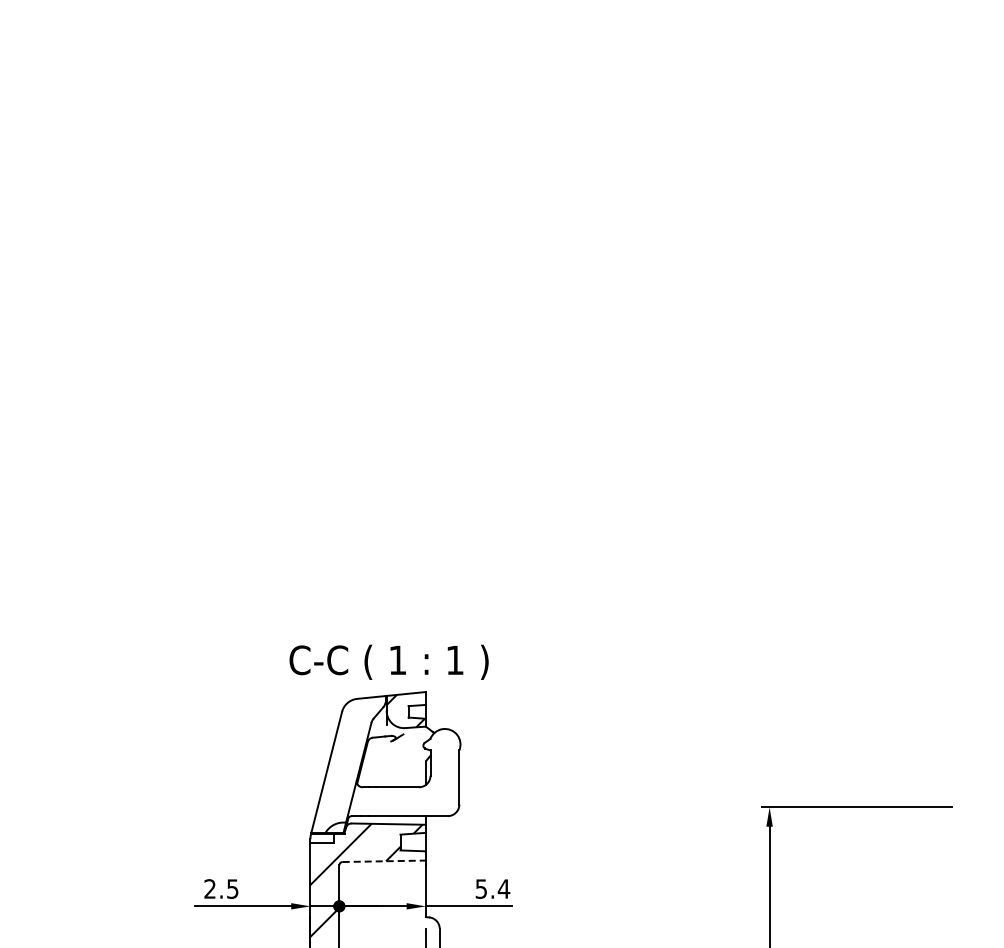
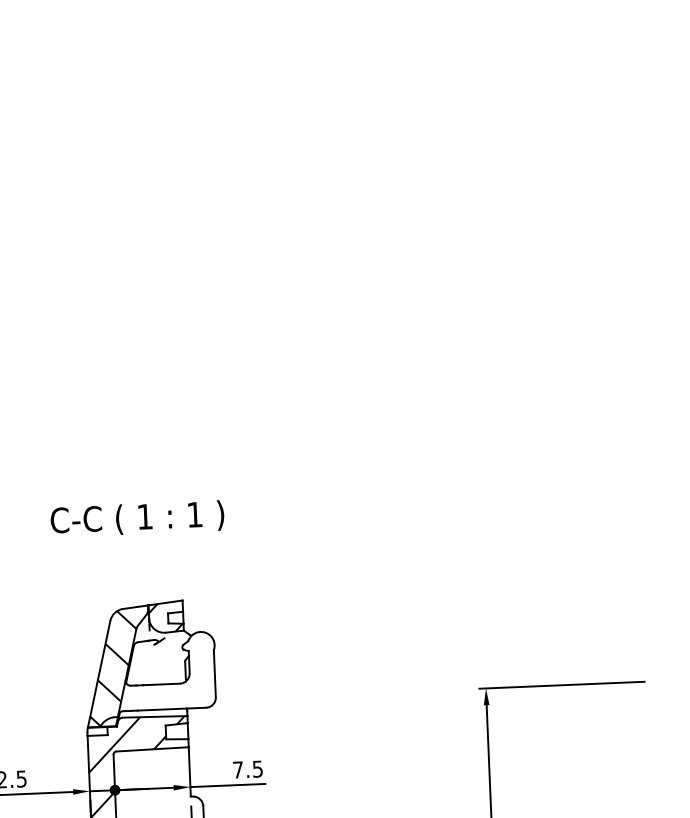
text: (388, 661) -> (136, 518), moved
hatch: (342, 766) -> (112, 668), added
line: (384, 861) -> (152, 749), dashed -> solid
text: (492, 888) -> (247, 769), 5.4 -> 7.5

